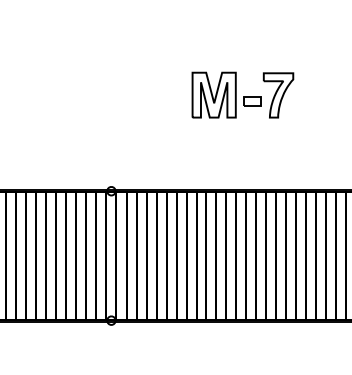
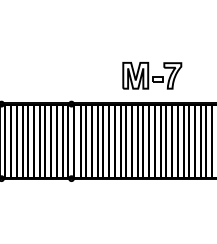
part: (243, 94) -> (152, 75), moved

